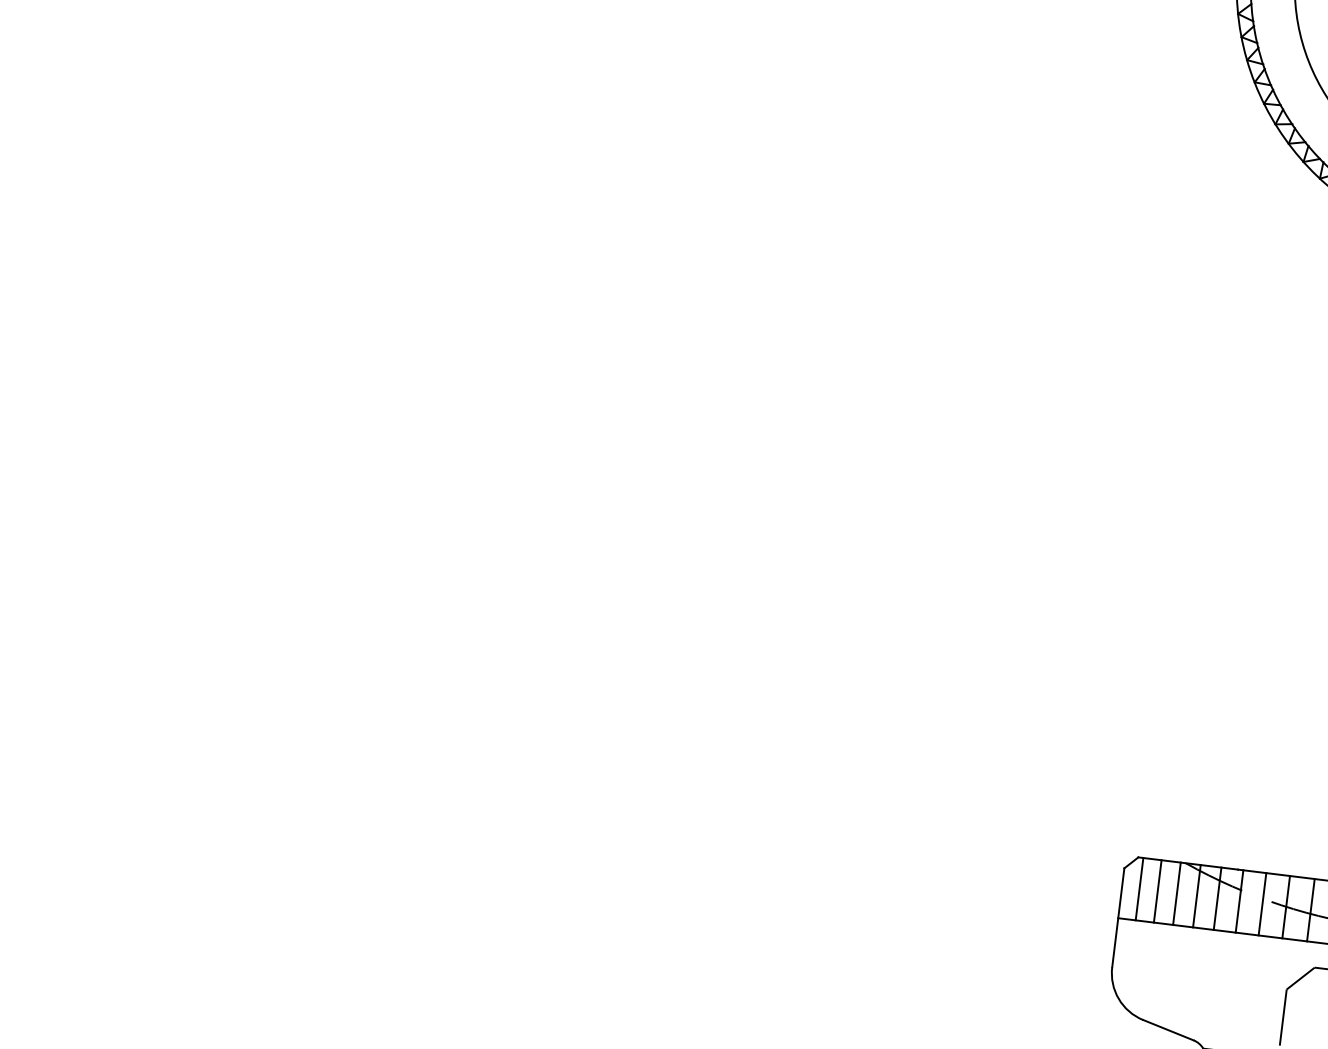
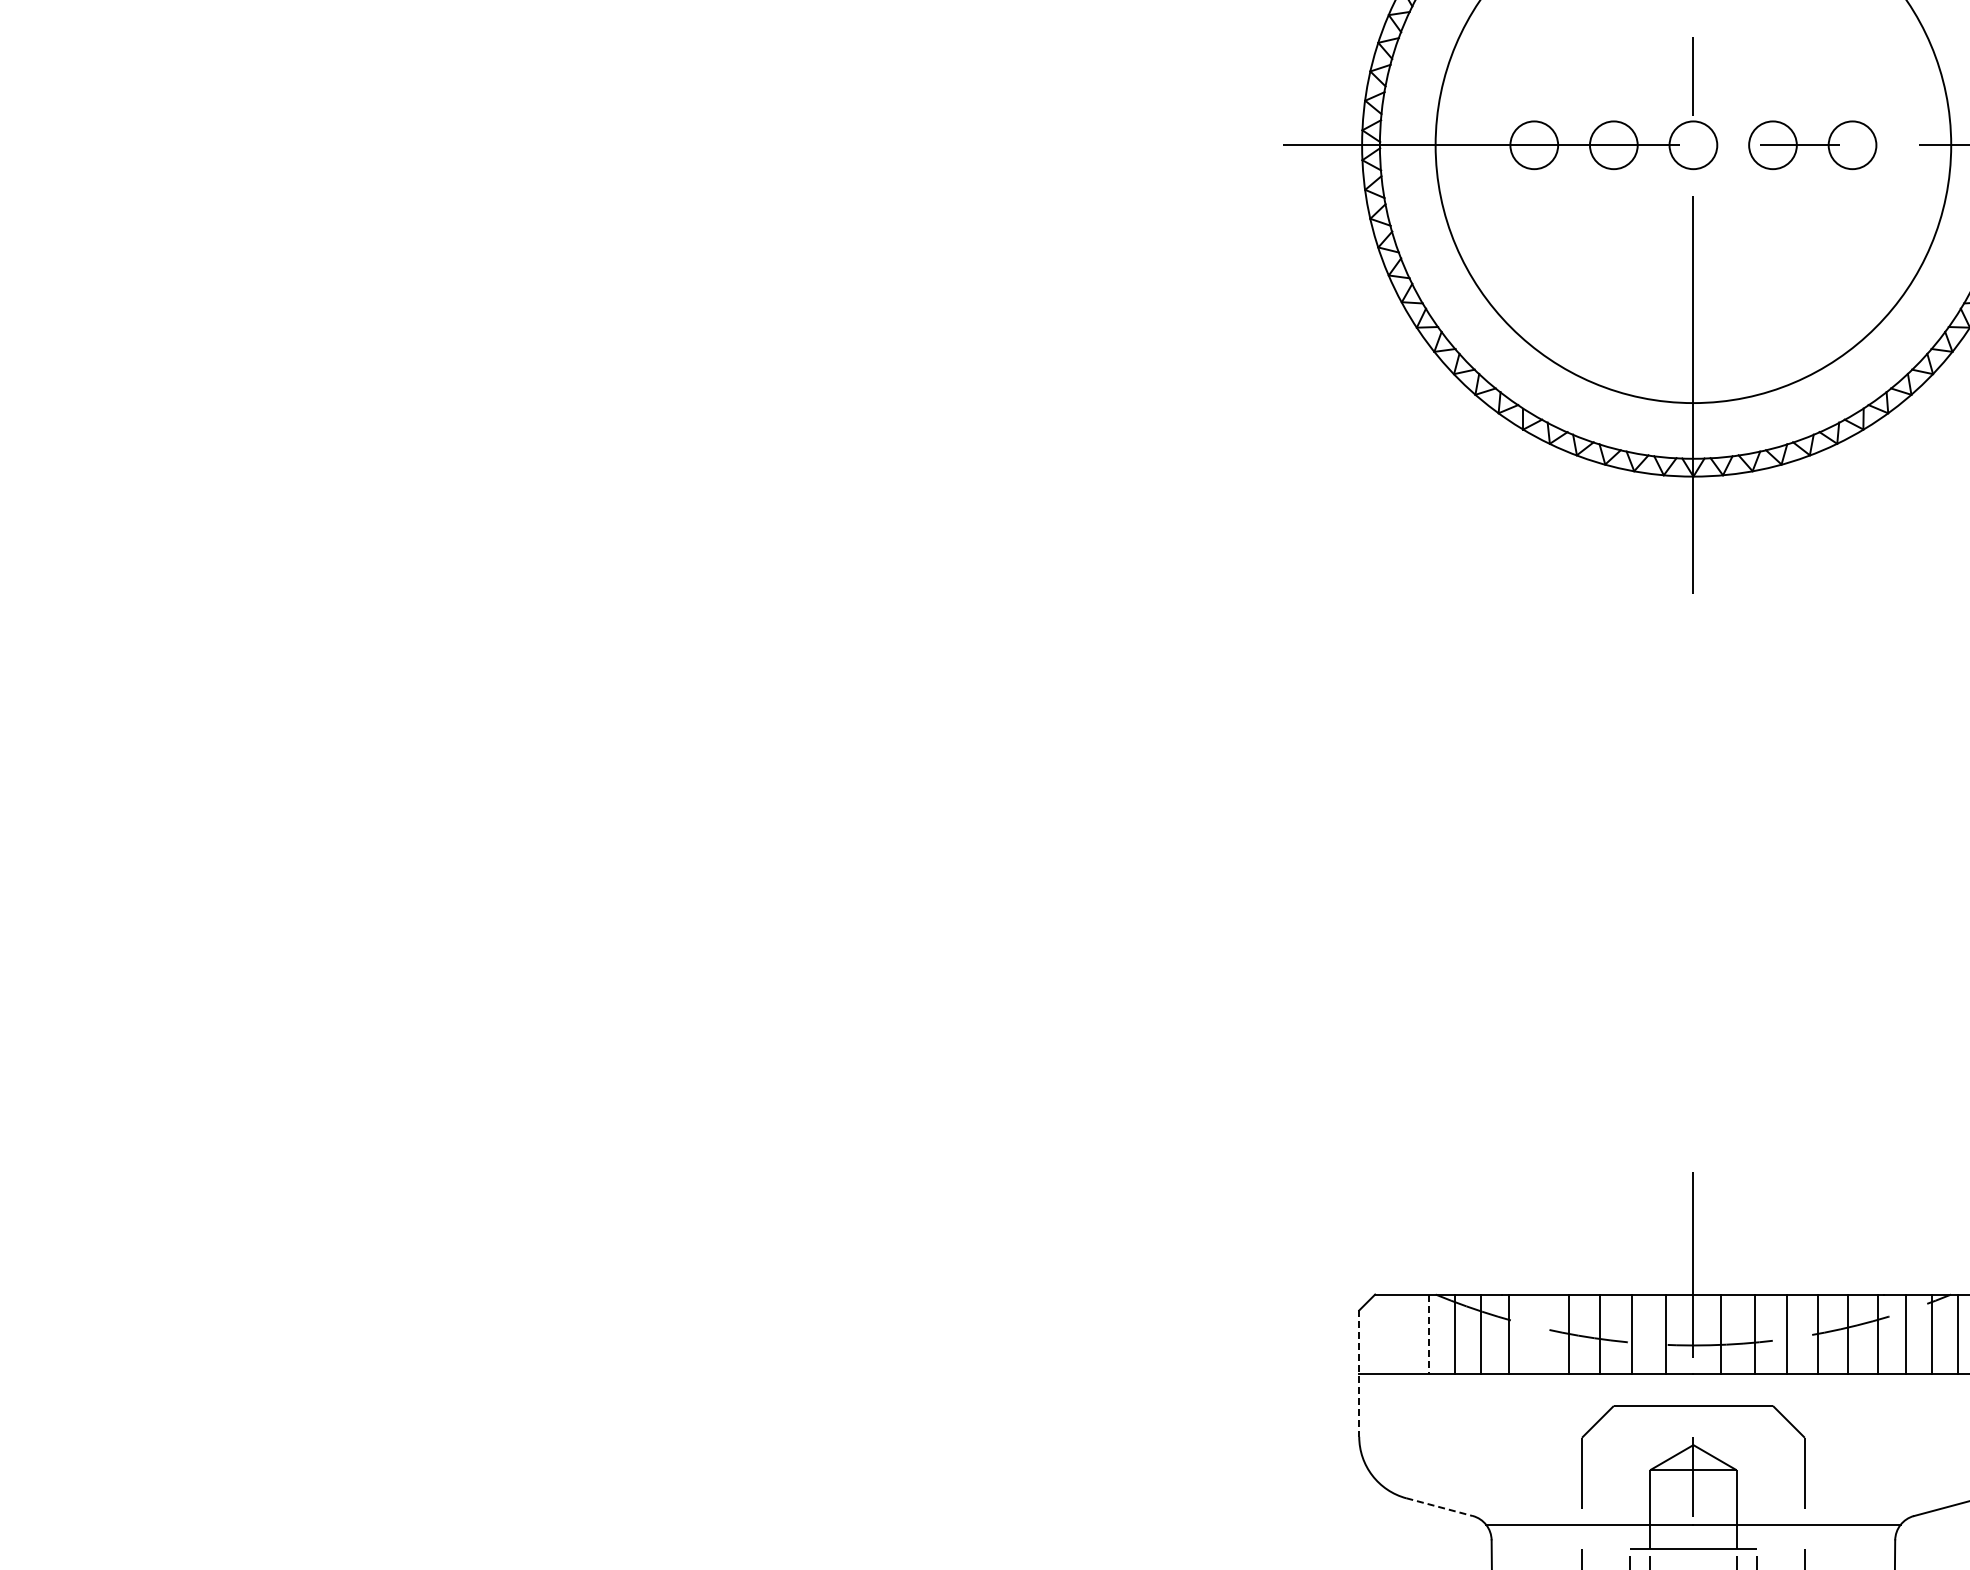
line: (1139, 889) -> (1381, 1334), removed
line: (1157, 891) -> (1404, 1334), removed
line: (1177, 893) -> (1429, 1334), solid -> dashed
line: (1262, 904) -> (1538, 1334), removed
line: (1118, 918) -> (1359, 1374), solid -> dashed
line: (1169, 1030) -> (1440, 1507), solid -> dashed

